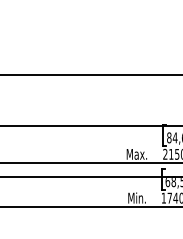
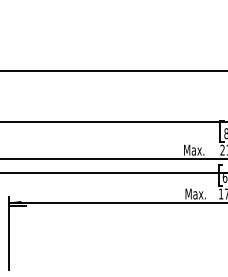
text: (142, 197) -> (199, 193), Min. -> Max.

